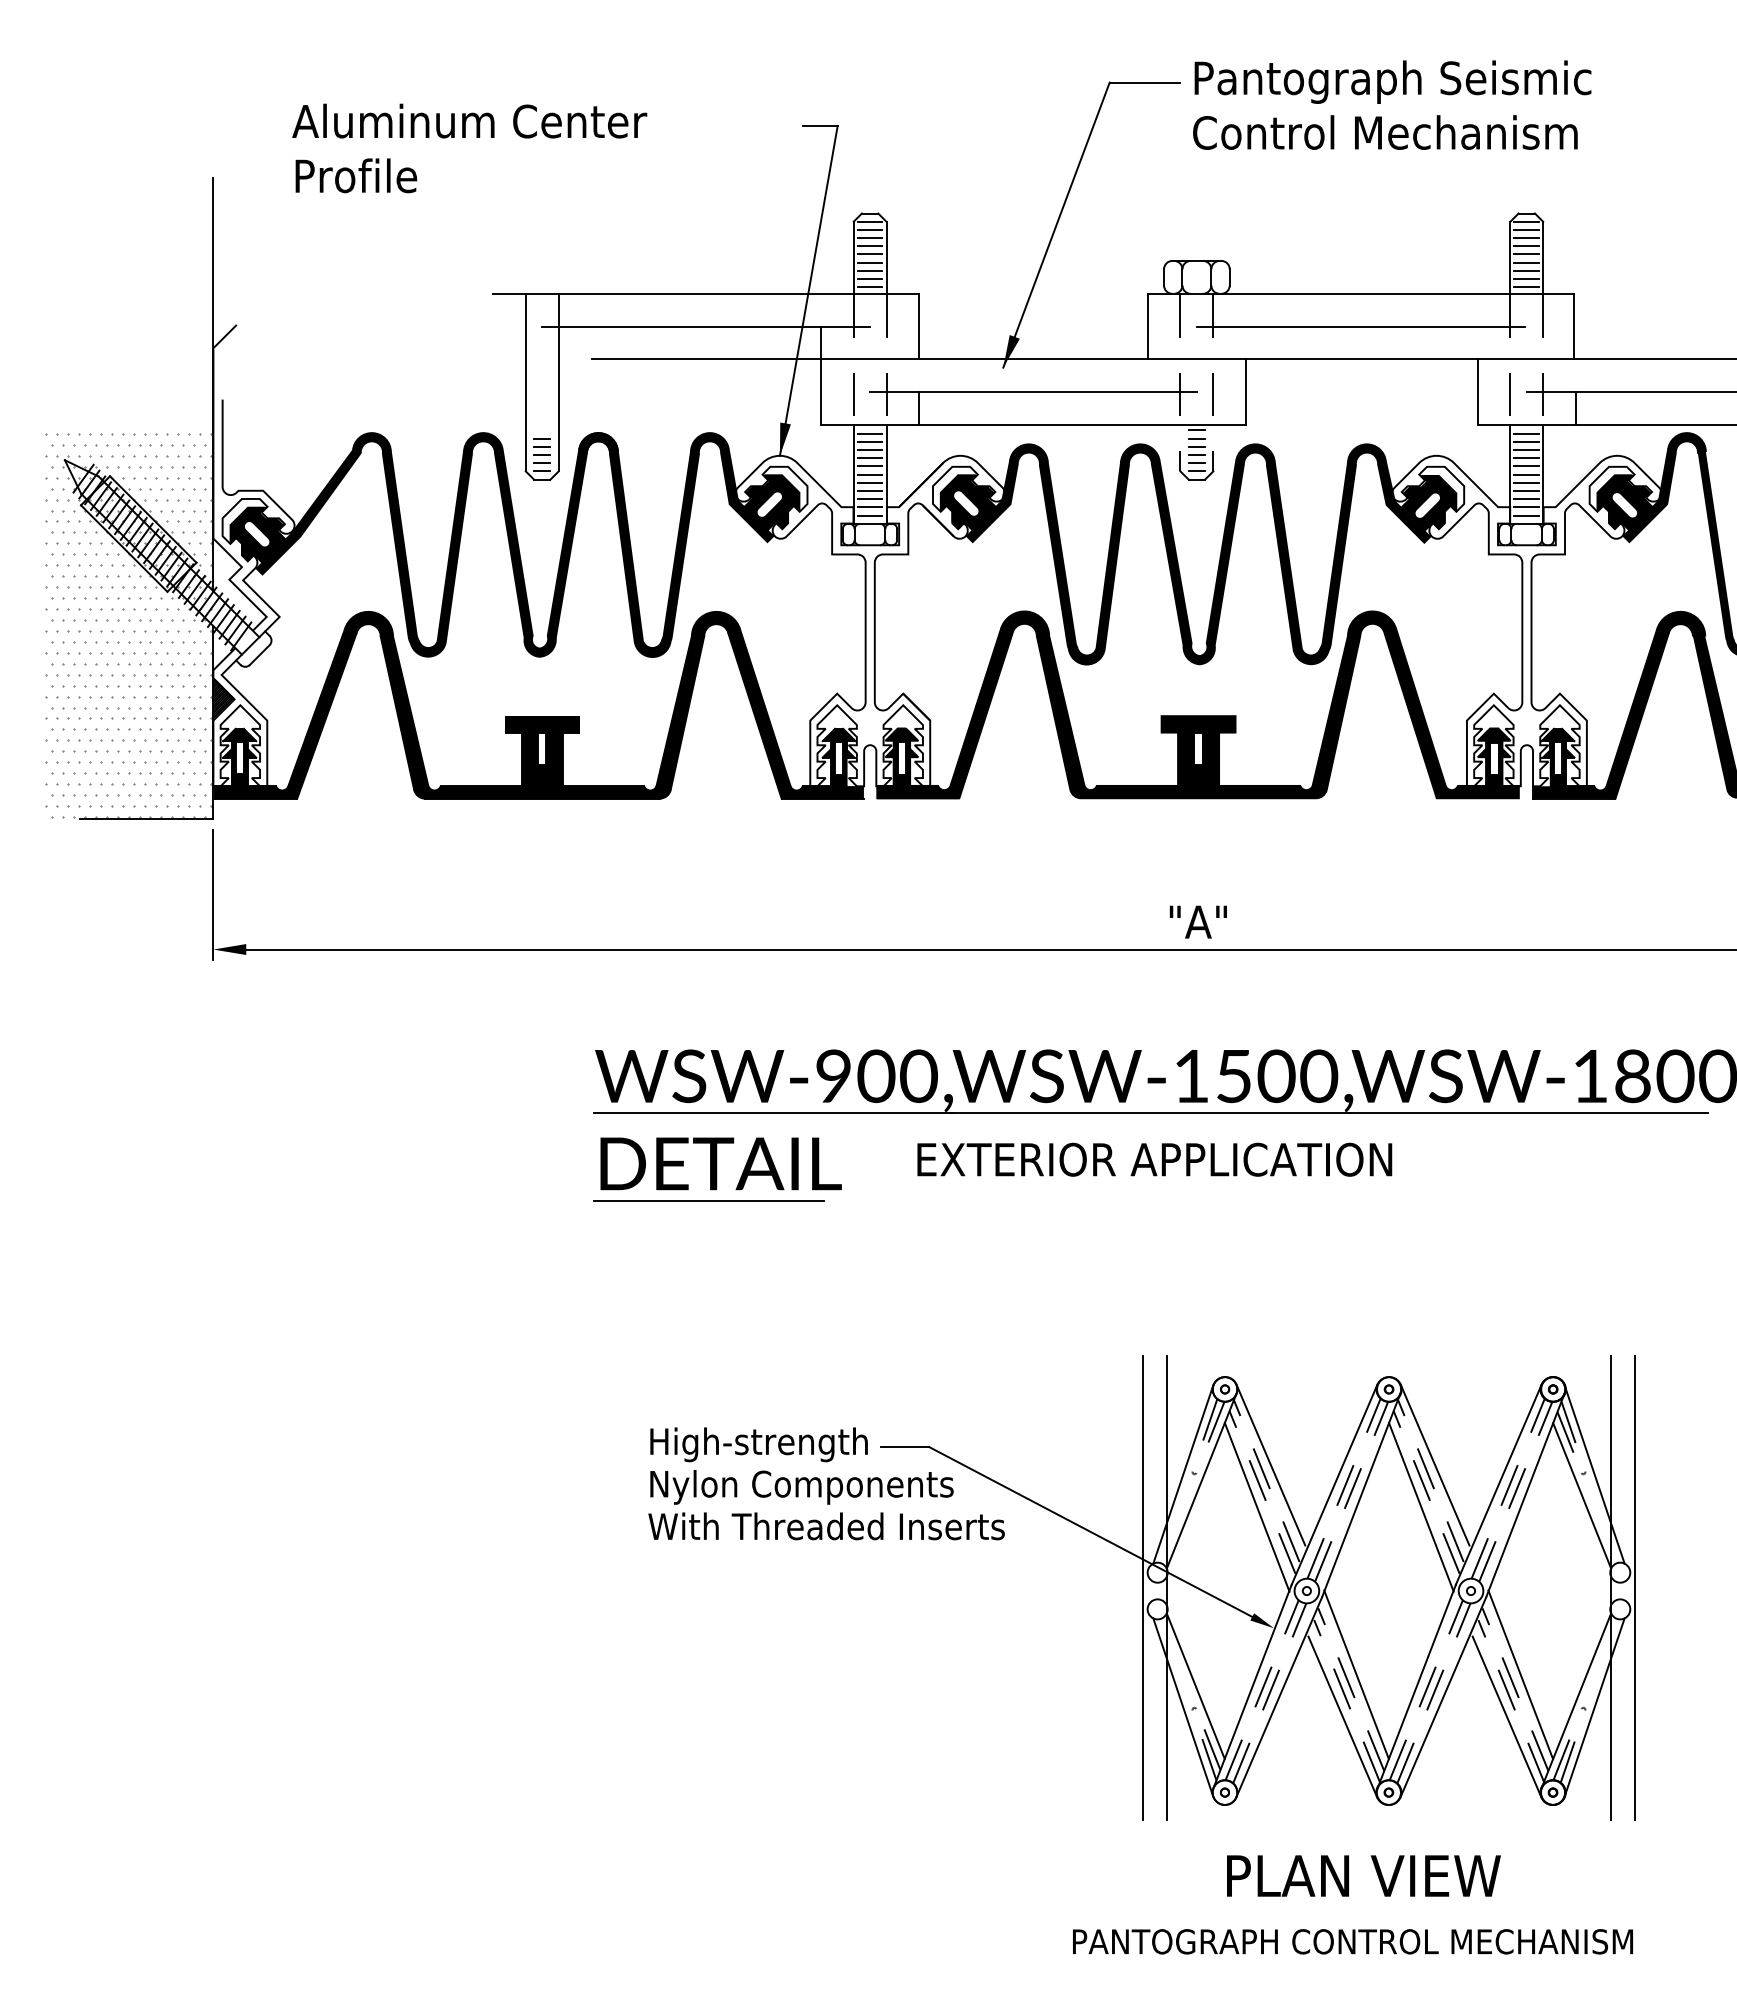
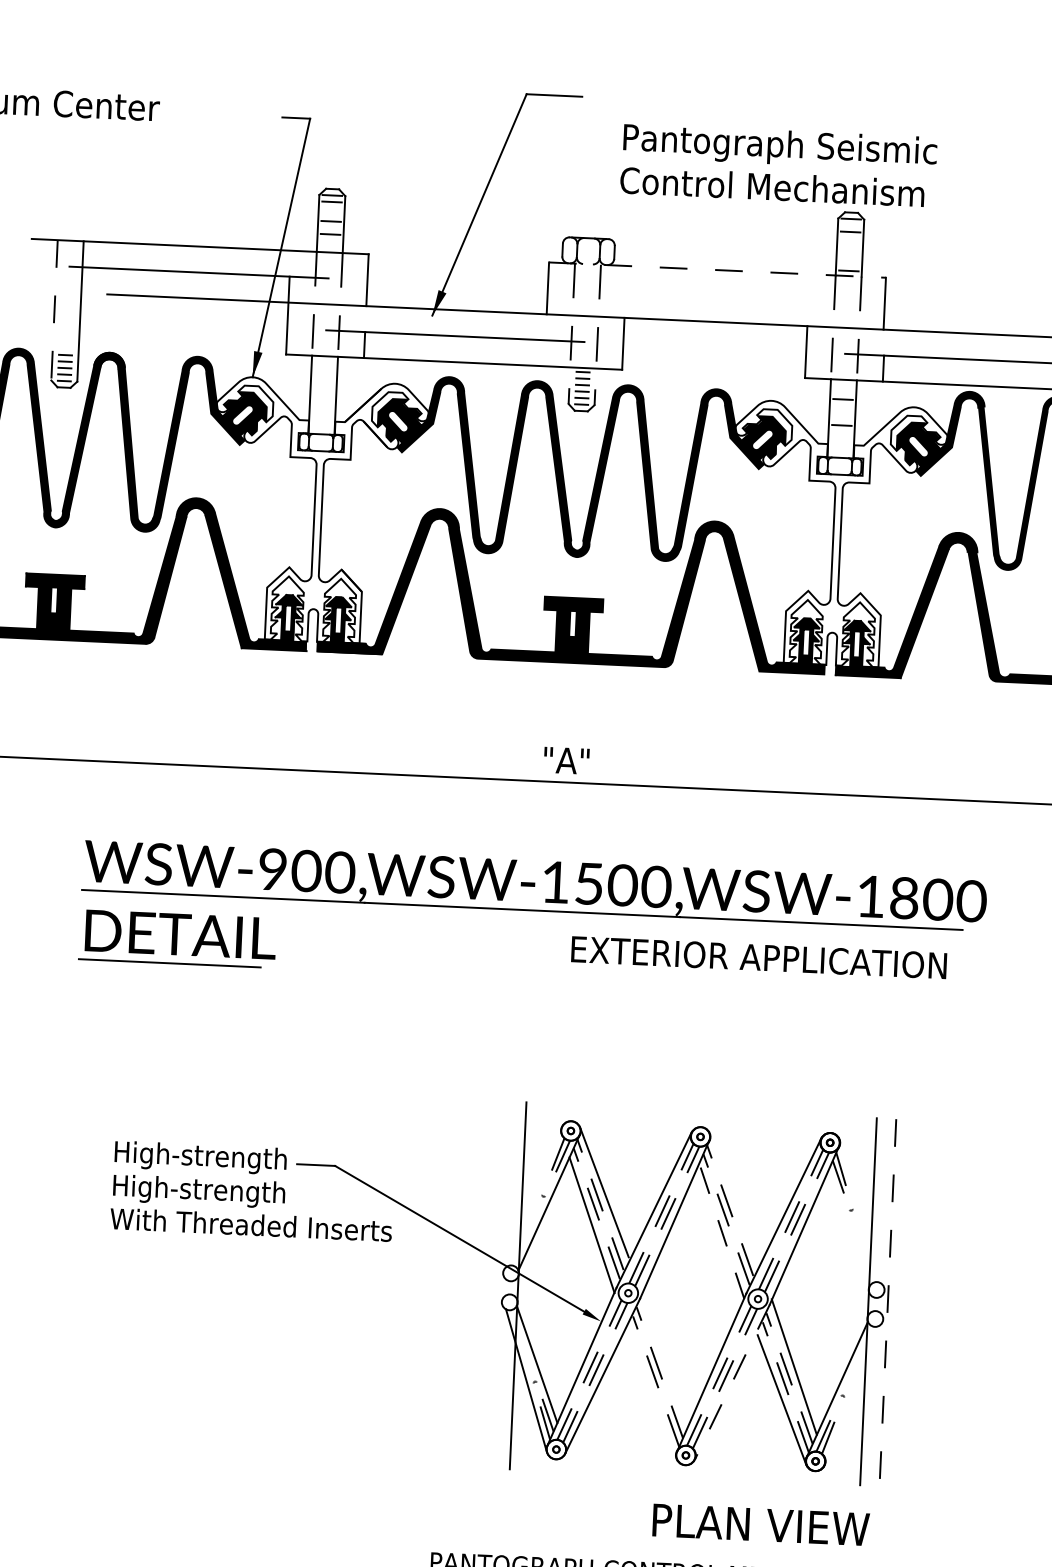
text: (1392, 104) -> (779, 164), moved
line: (1526, 229) -> (850, 225), removed
line: (869, 238) -> (331, 208), removed
line: (869, 246) -> (330, 215), removed
line: (1526, 246) -> (850, 238), removed
line: (1526, 254) -> (849, 245), removed
line: (869, 262) -> (330, 227), removed
line: (1526, 262) -> (849, 251), removed
line: (1526, 270) -> (849, 257), removed
line: (869, 279) -> (329, 241), removed
line: (1526, 279) -> (848, 264), removed
line: (869, 287) -> (329, 247), removed
line: (1361, 293) -> (718, 269), solid -> dashed
line: (1360, 326) -> (716, 295), removed
line: (525, 382) -> (54, 310), solid -> dashed
line: (869, 433) -> (324, 362), removed
line: (1526, 433) -> (843, 386), removed
line: (869, 441) -> (323, 369), removed
line: (1526, 441) -> (843, 392), removed
line: (869, 449) -> (323, 375), removed
line: (869, 458) -> (323, 382), removed
line: (1526, 458) -> (842, 406), removed
line: (869, 466) -> (323, 388), removed
line: (1526, 466) -> (842, 412), removed
line: (869, 474) -> (322, 395), removed
line: (1526, 474) -> (841, 418), removed
line: (869, 482) -> (322, 401), removed
line: (869, 491) -> (322, 408), removed
line: (1526, 491) -> (841, 432), removed
line: (869, 499) -> (321, 415), removed
line: (1526, 499) -> (841, 438), removed
line: (869, 507) -> (321, 421), removed
line: (1526, 507) -> (840, 444), removed
line: (869, 515) -> (321, 427), removed
line: (1526, 515) -> (840, 451), removed
text: (1154, 1159) -> (758, 957), moved
line: (1434, 1464) -> (733, 1197), removed
line: (1183, 1474) -> (535, 1196), removed
line: (1594, 1474) -> (859, 1211), removed
text: (803, 1487) -> (234, 1193), Nylon Components -> High-strength
line: (1582, 1495) -> (849, 1227), removed
line: (1421, 1506) -> (721, 1230), solid -> dashed
line: (1142, 1587) -> (498, 1284), removed
line: (1635, 1588) -> (888, 1303), solid -> dashed
line: (1356, 1674) -> (664, 1360), removed
line: (1443, 1697) -> (732, 1382), solid -> dashed
line: (1594, 1707) -> (851, 1395), removed
line: (1342, 1716) -> (651, 1393), removed
text: (1363, 1875) -> (760, 1524), moved

